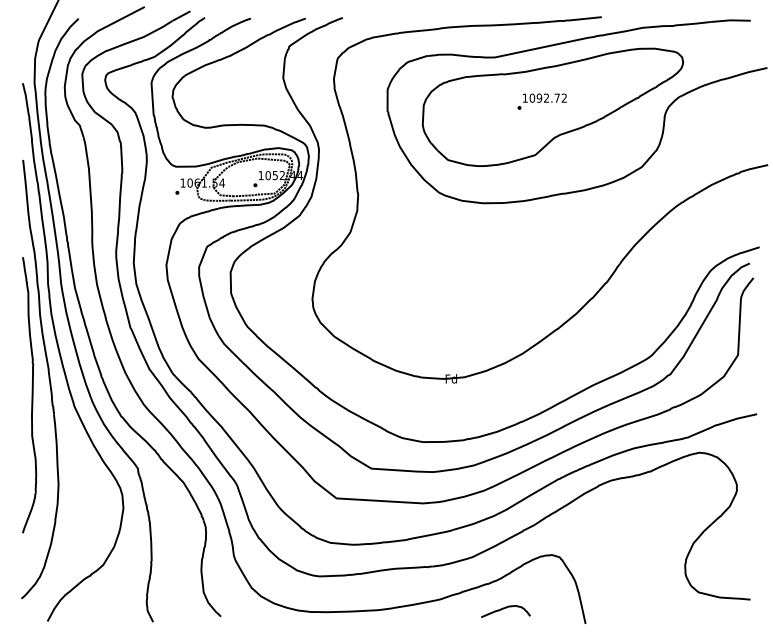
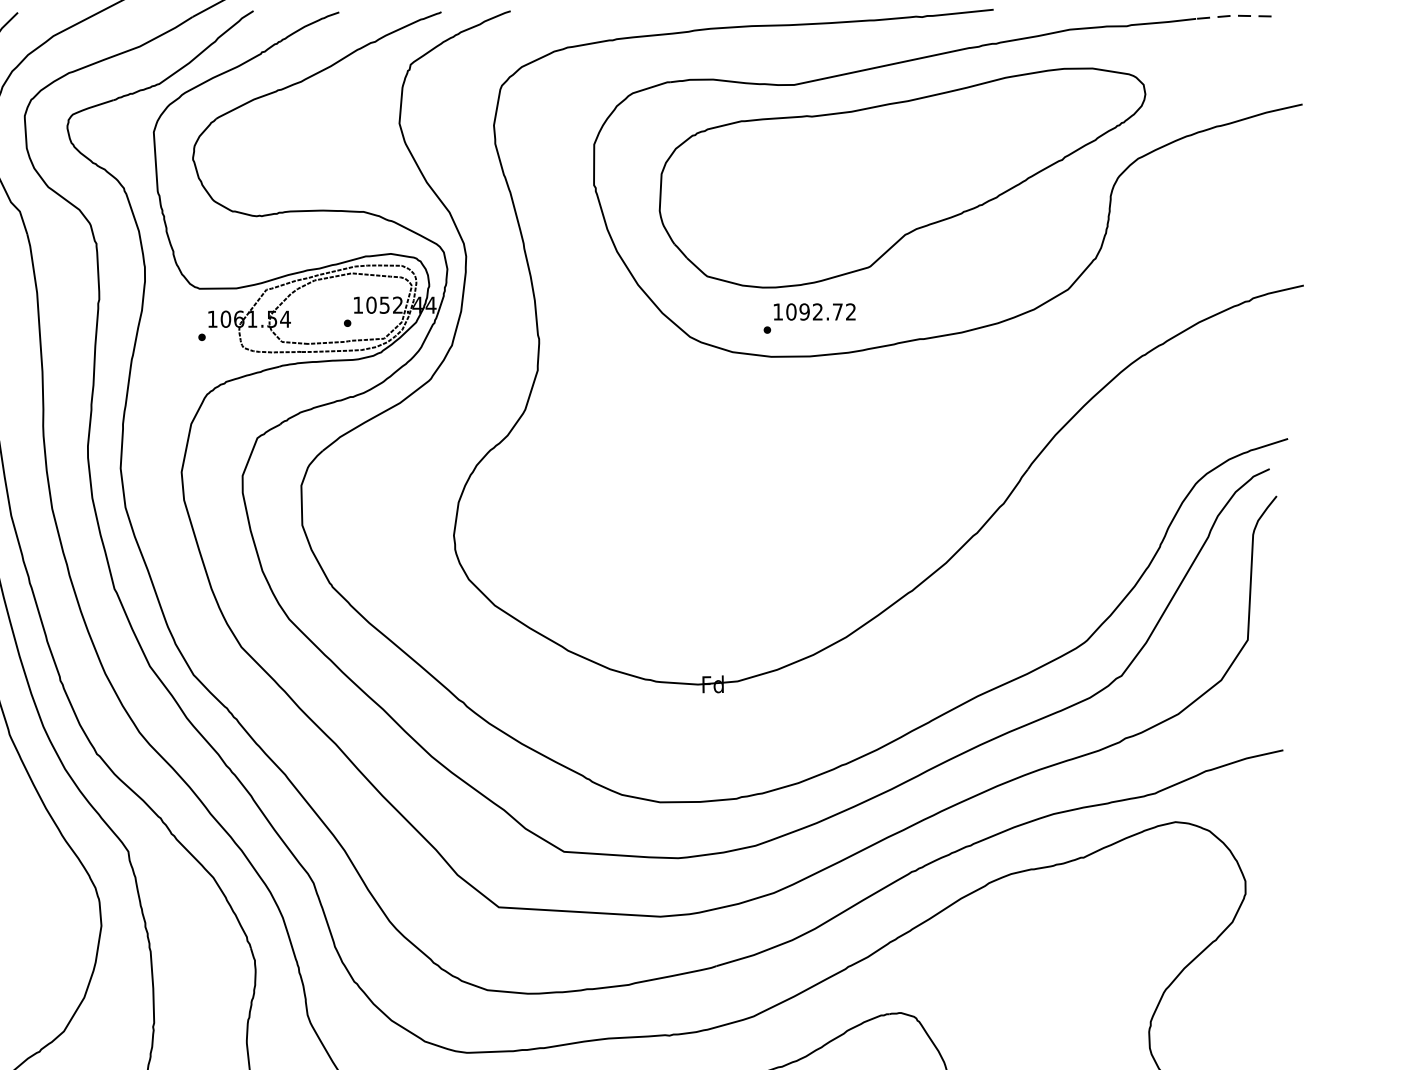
line: (730, 20) -> (1233, 15), solid -> dashed
text: (541, 101) -> (808, 318), moved

